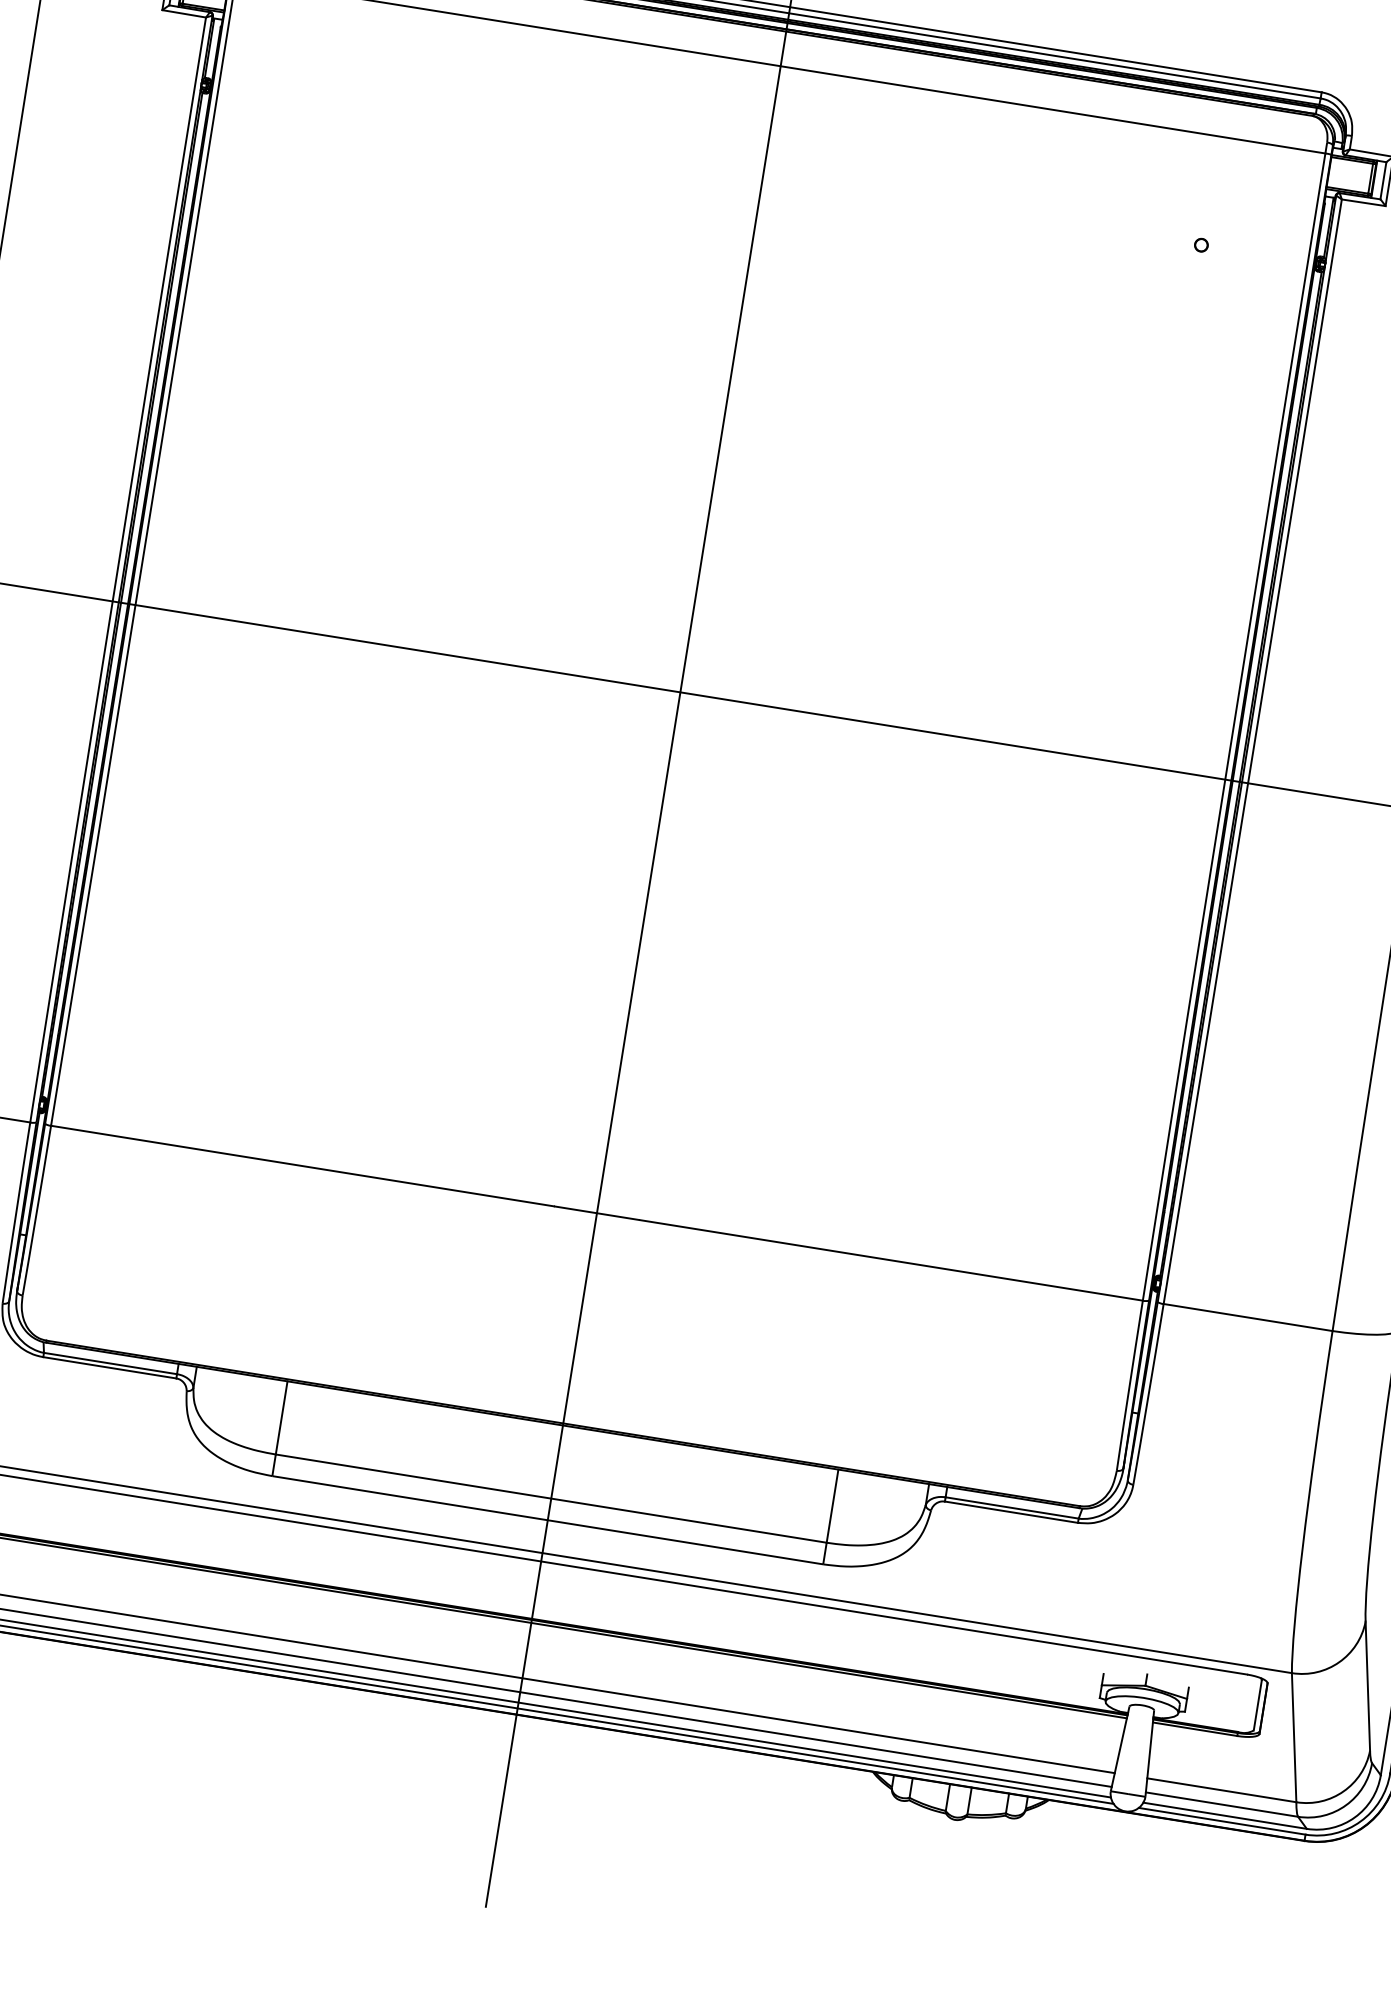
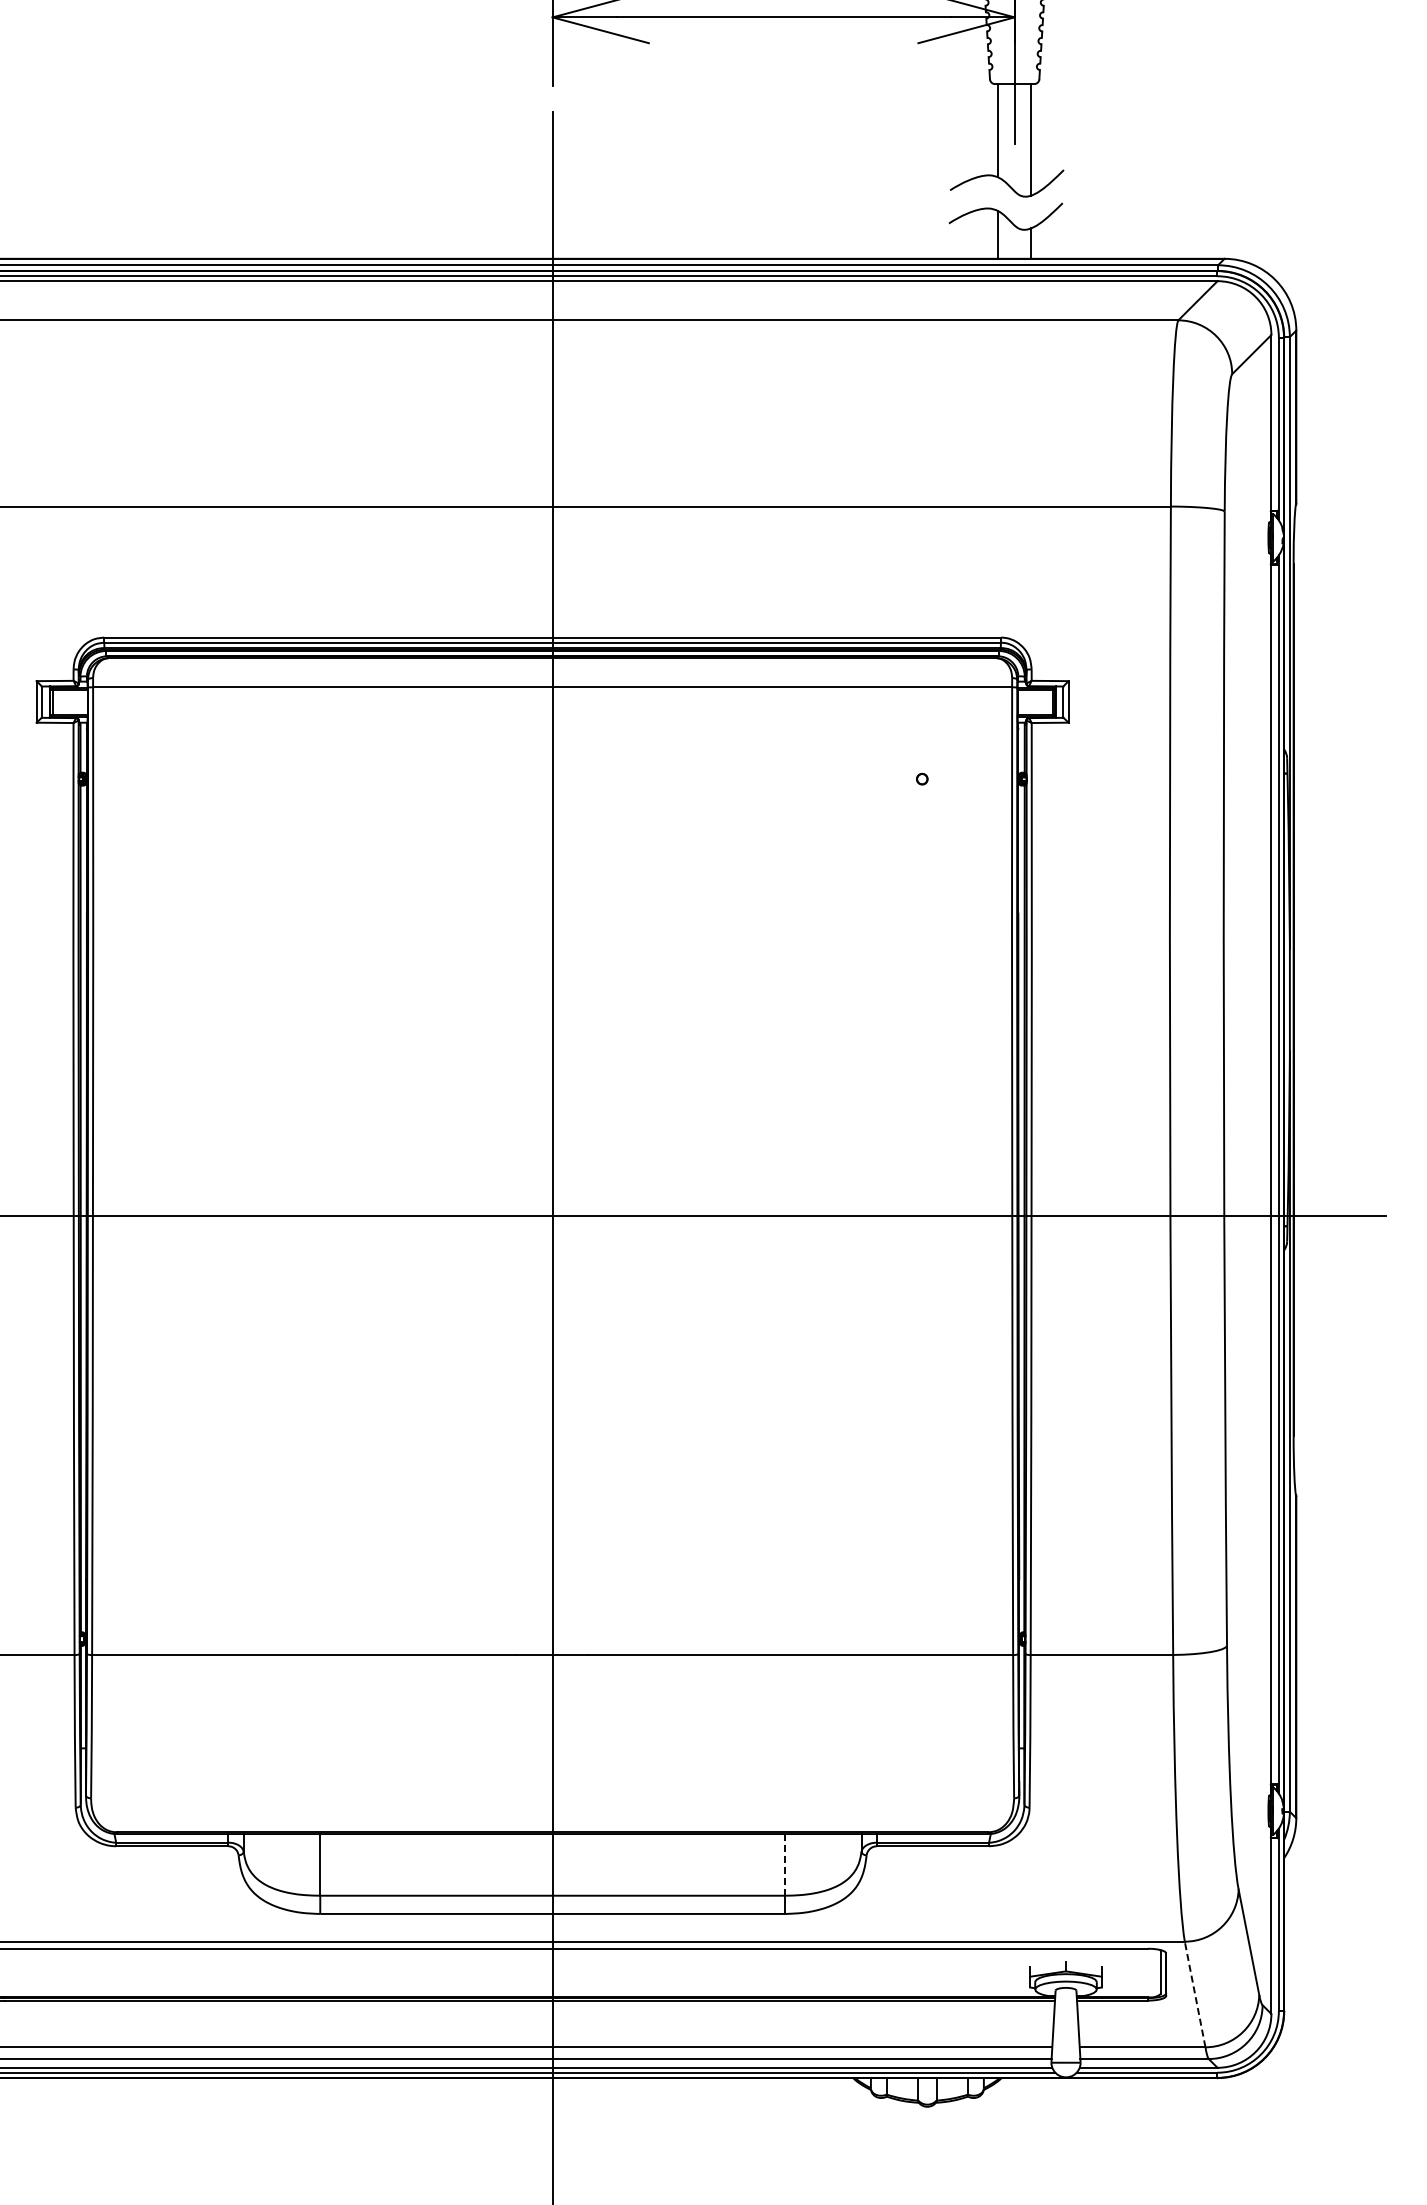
line: (832, 1505) -> (784, 1864), solid -> dashed
line: (1294, 1737) -> (1195, 1994), solid -> dashed

